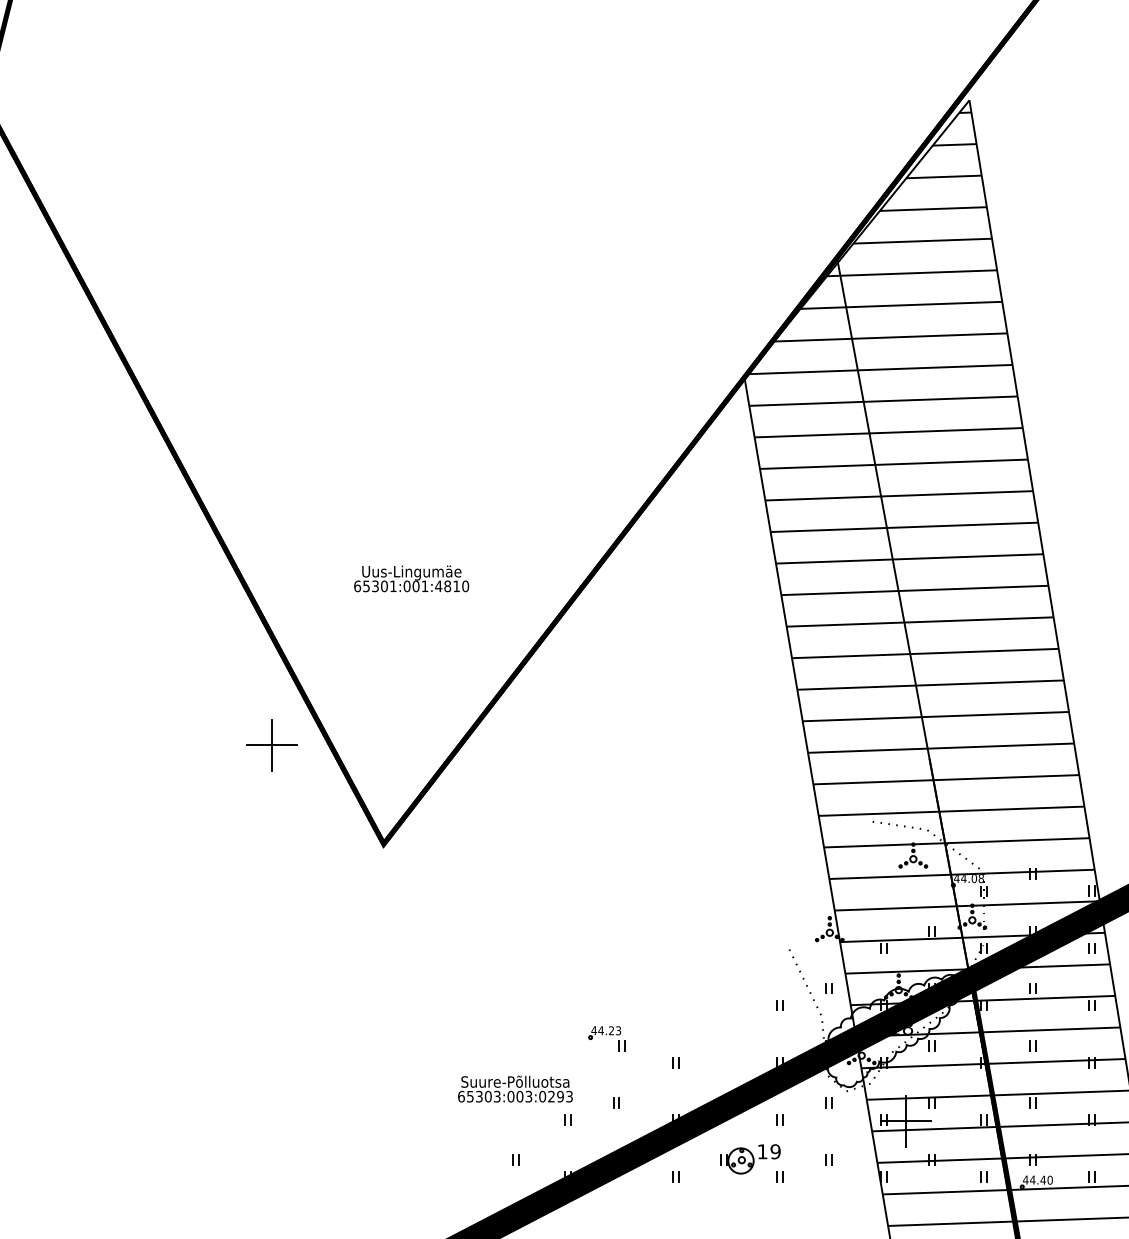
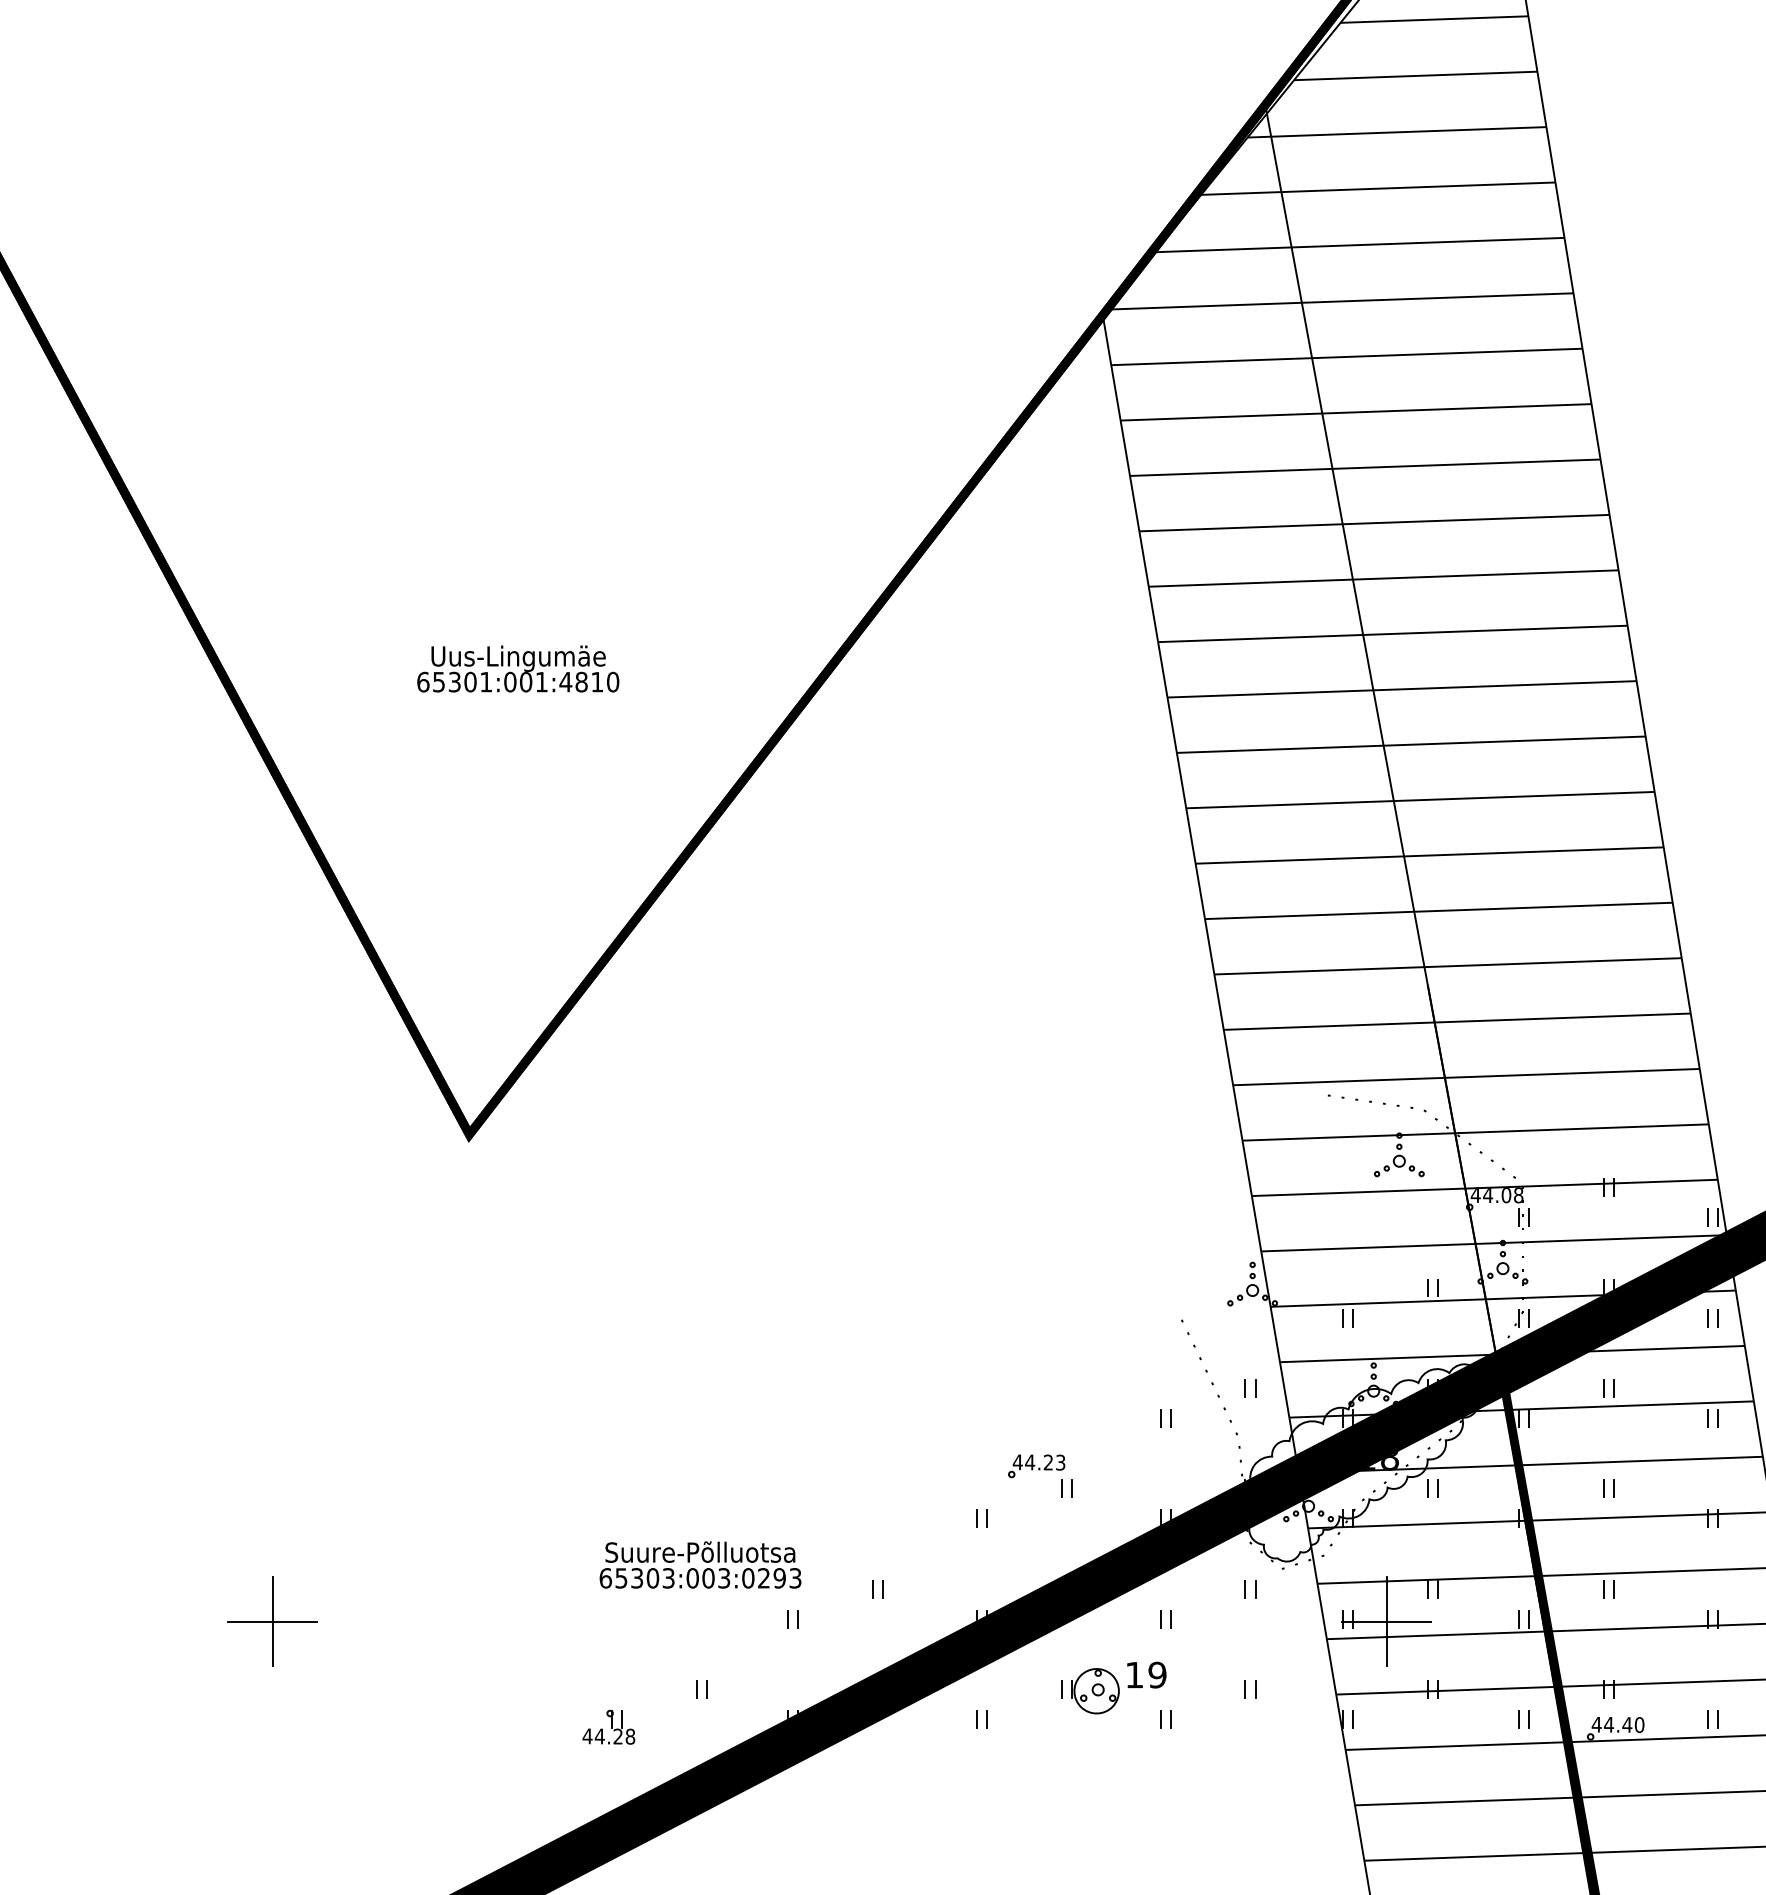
part: (271, 745) -> (272, 1621), moved
part: (606, 1038) -> (1039, 1476), moved
part: (463, 1181) -> (609, 1727), added

